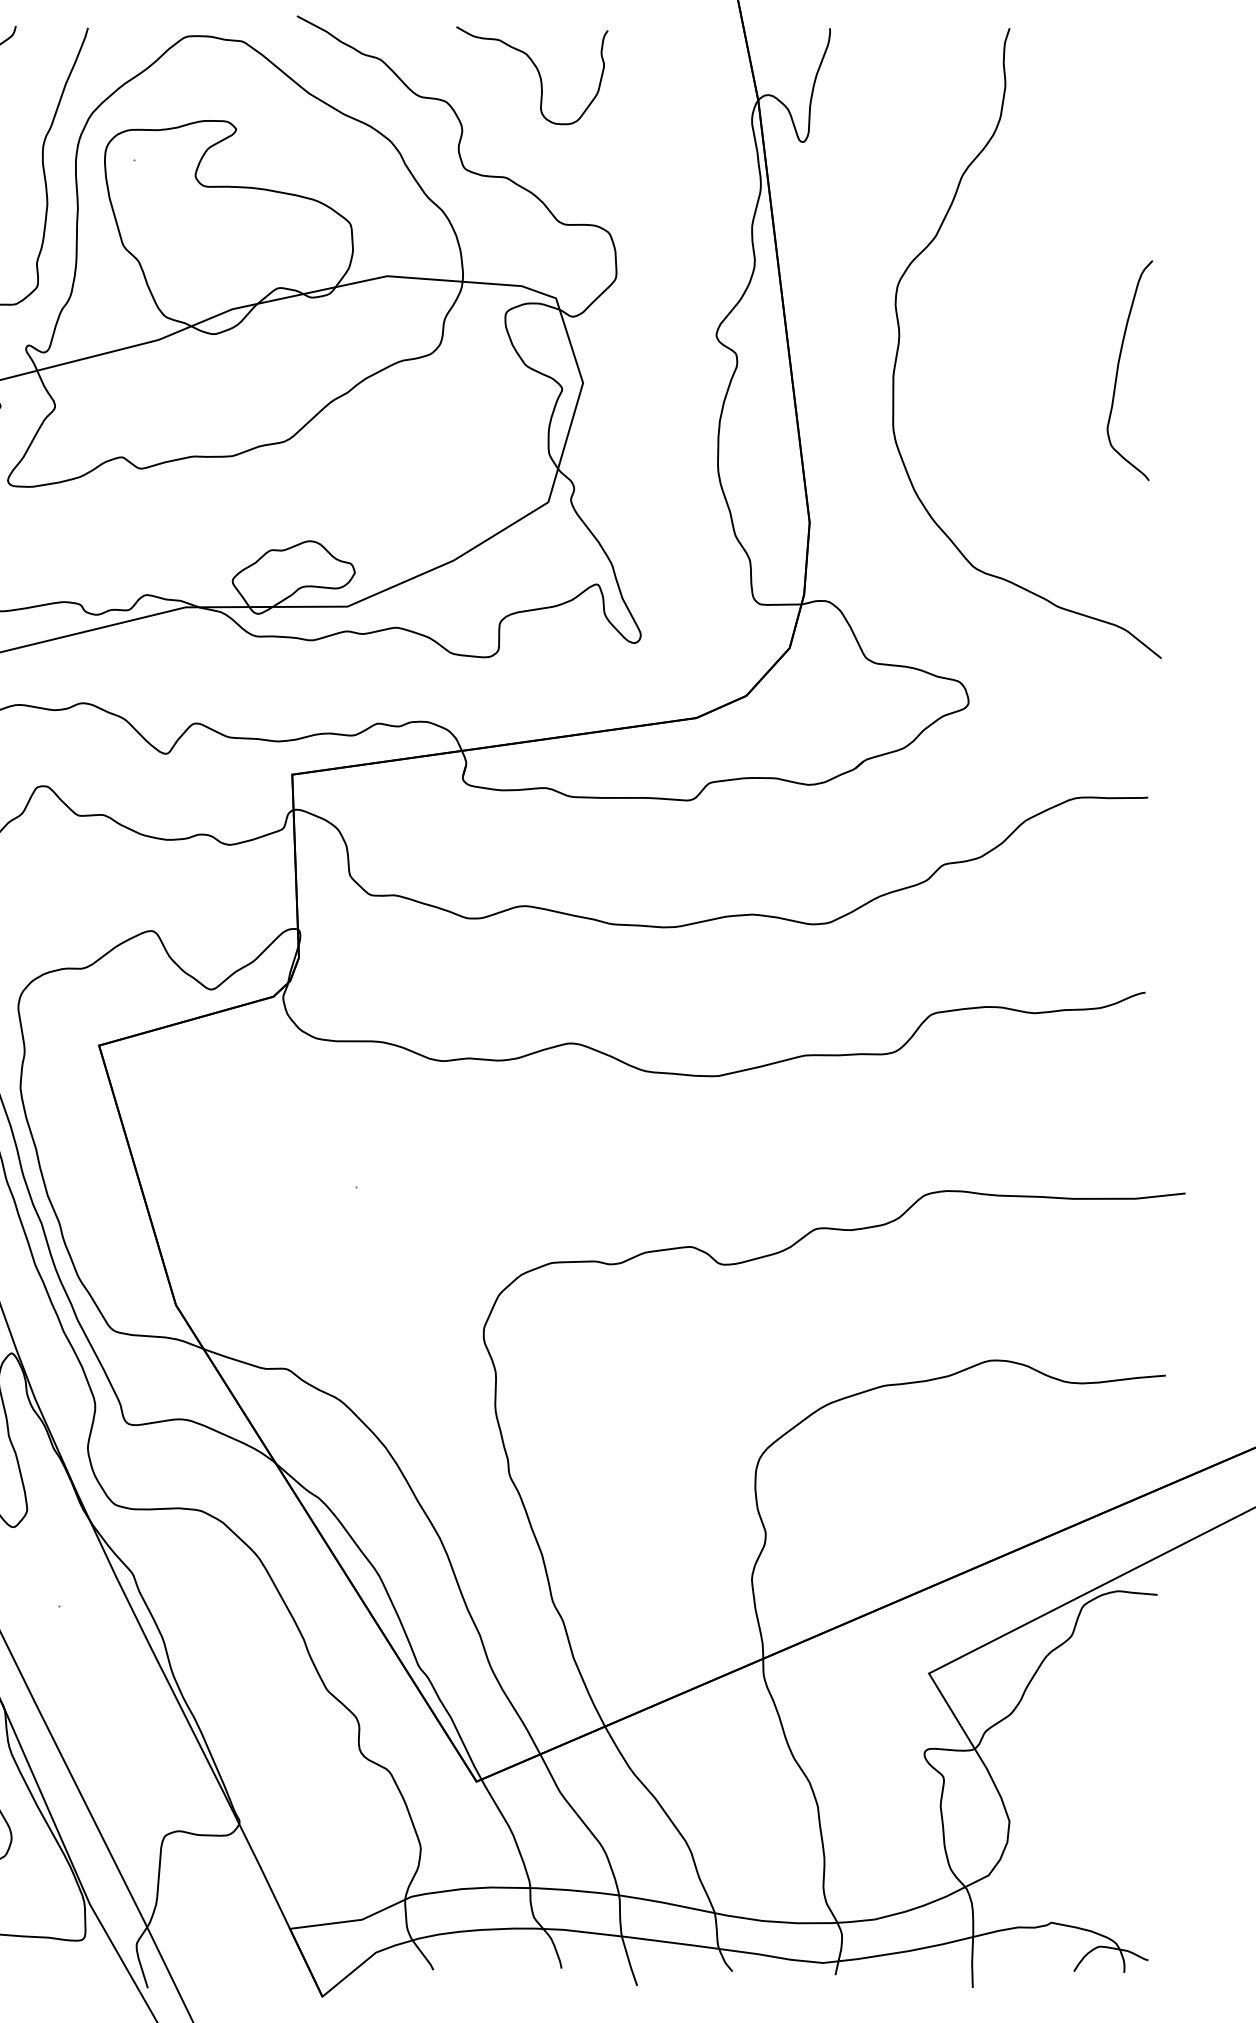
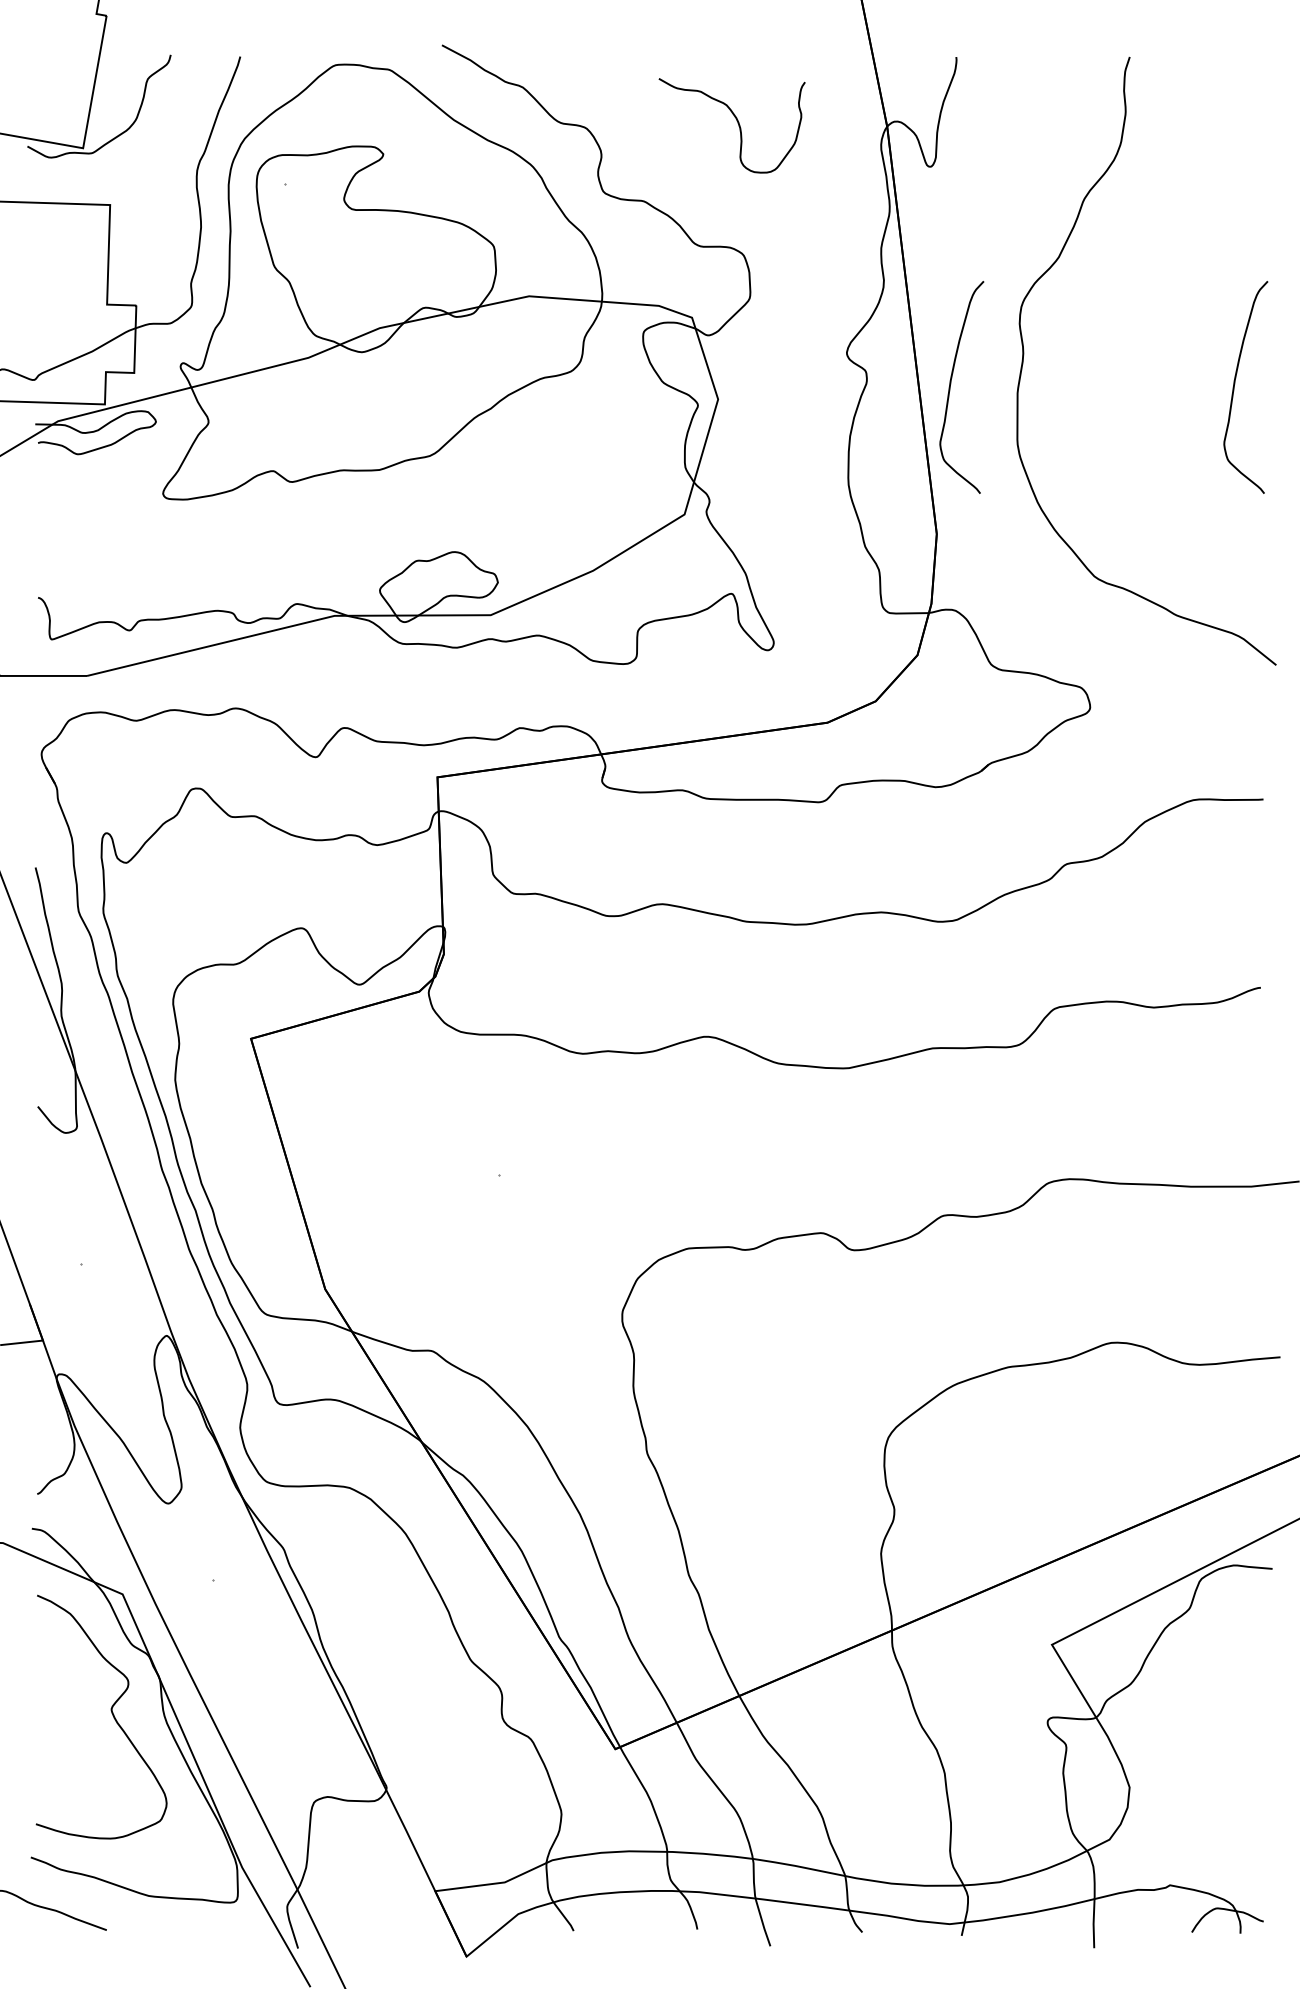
curve: (537, 73) -> (737, 123), moved
curve: (824, 367) -> (951, 384), added

